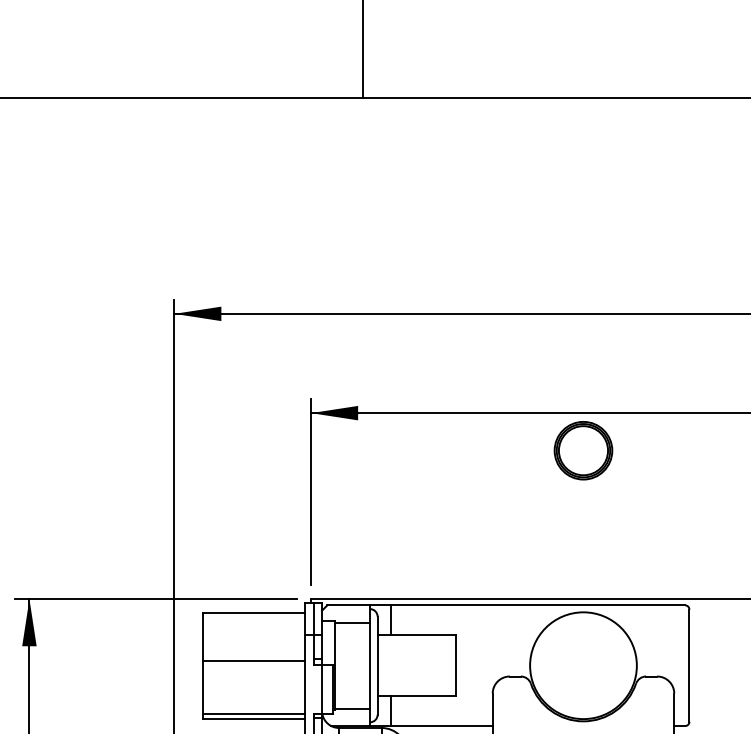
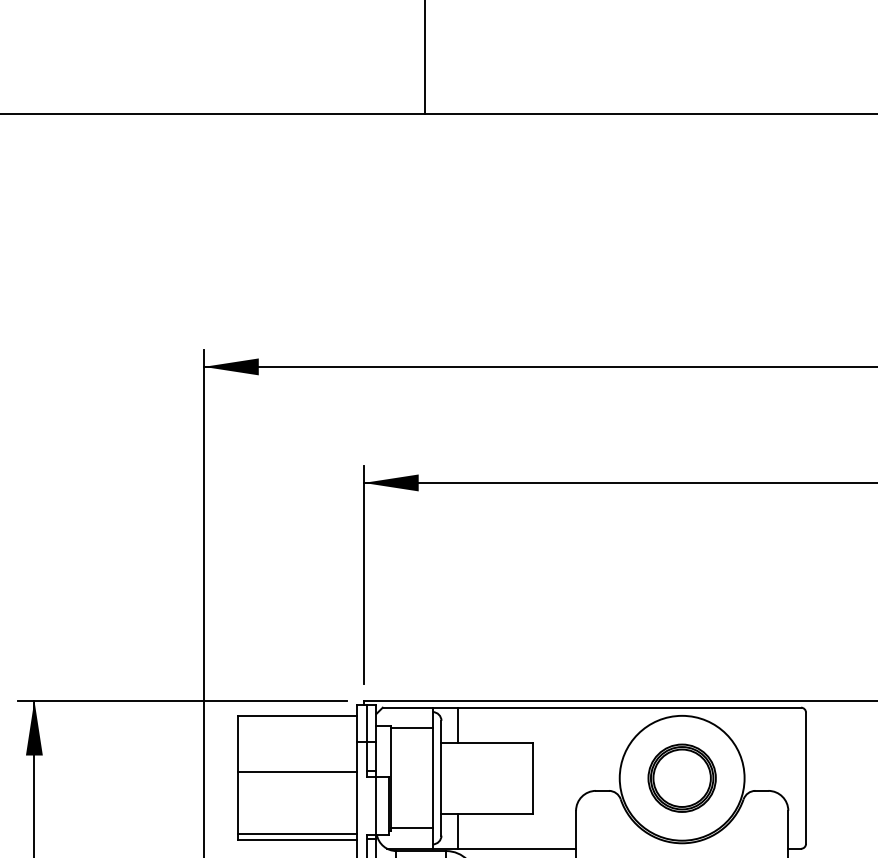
part: (583, 450) -> (682, 778), moved

